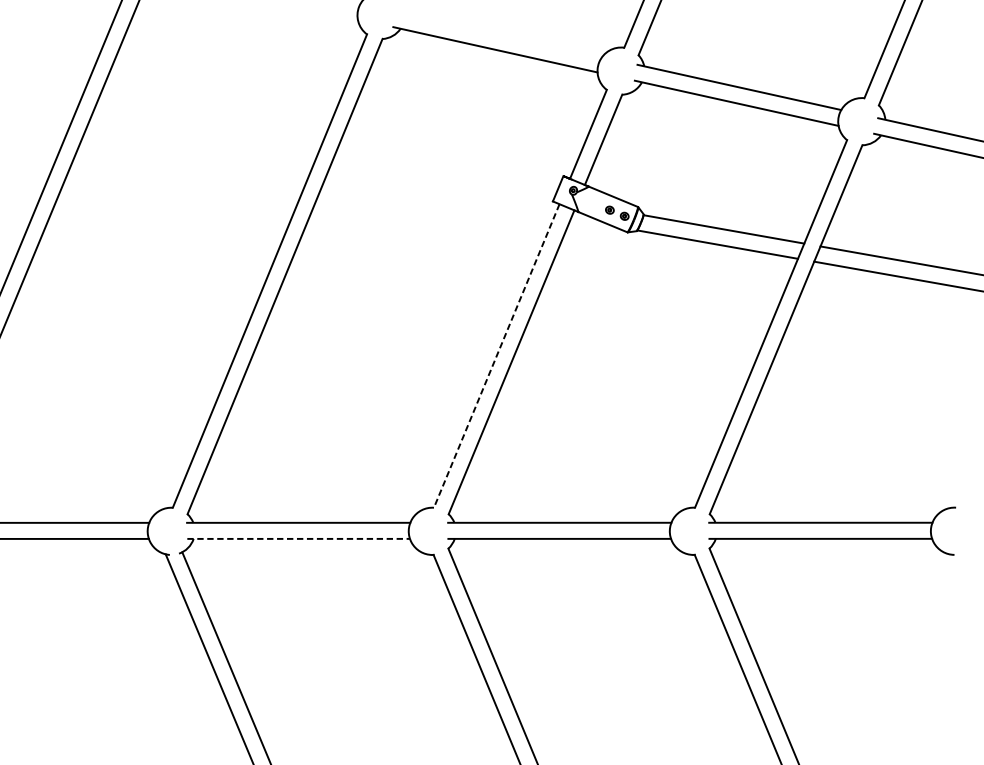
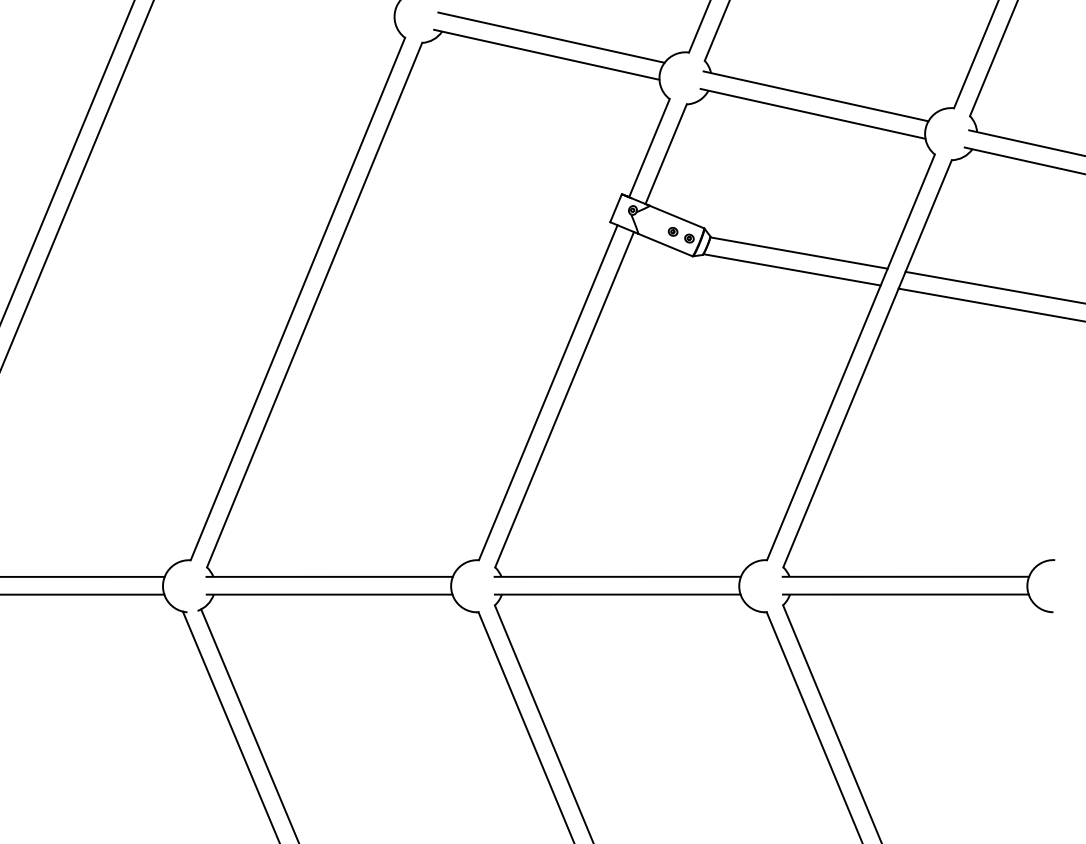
line: (499, 34) -> (551, 37), added
line: (496, 356) -> (548, 393), dashed -> solid
line: (298, 538) -> (329, 594), dashed -> solid

